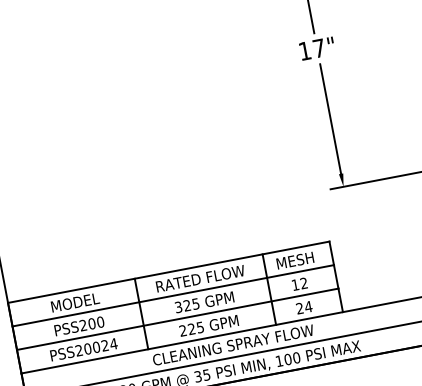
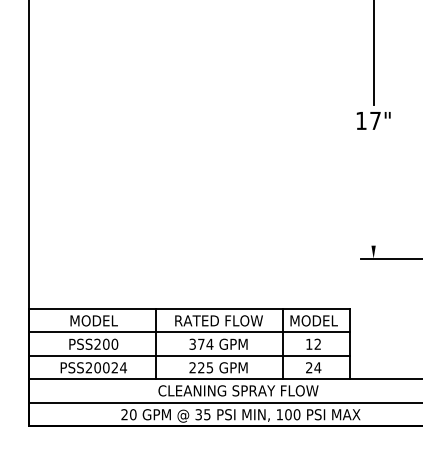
line: (330, 118) -> (373, 190), removed
text: (295, 260) -> (313, 320), MESH -> MODEL
text: (191, 304) -> (205, 343), 325 -> 374

